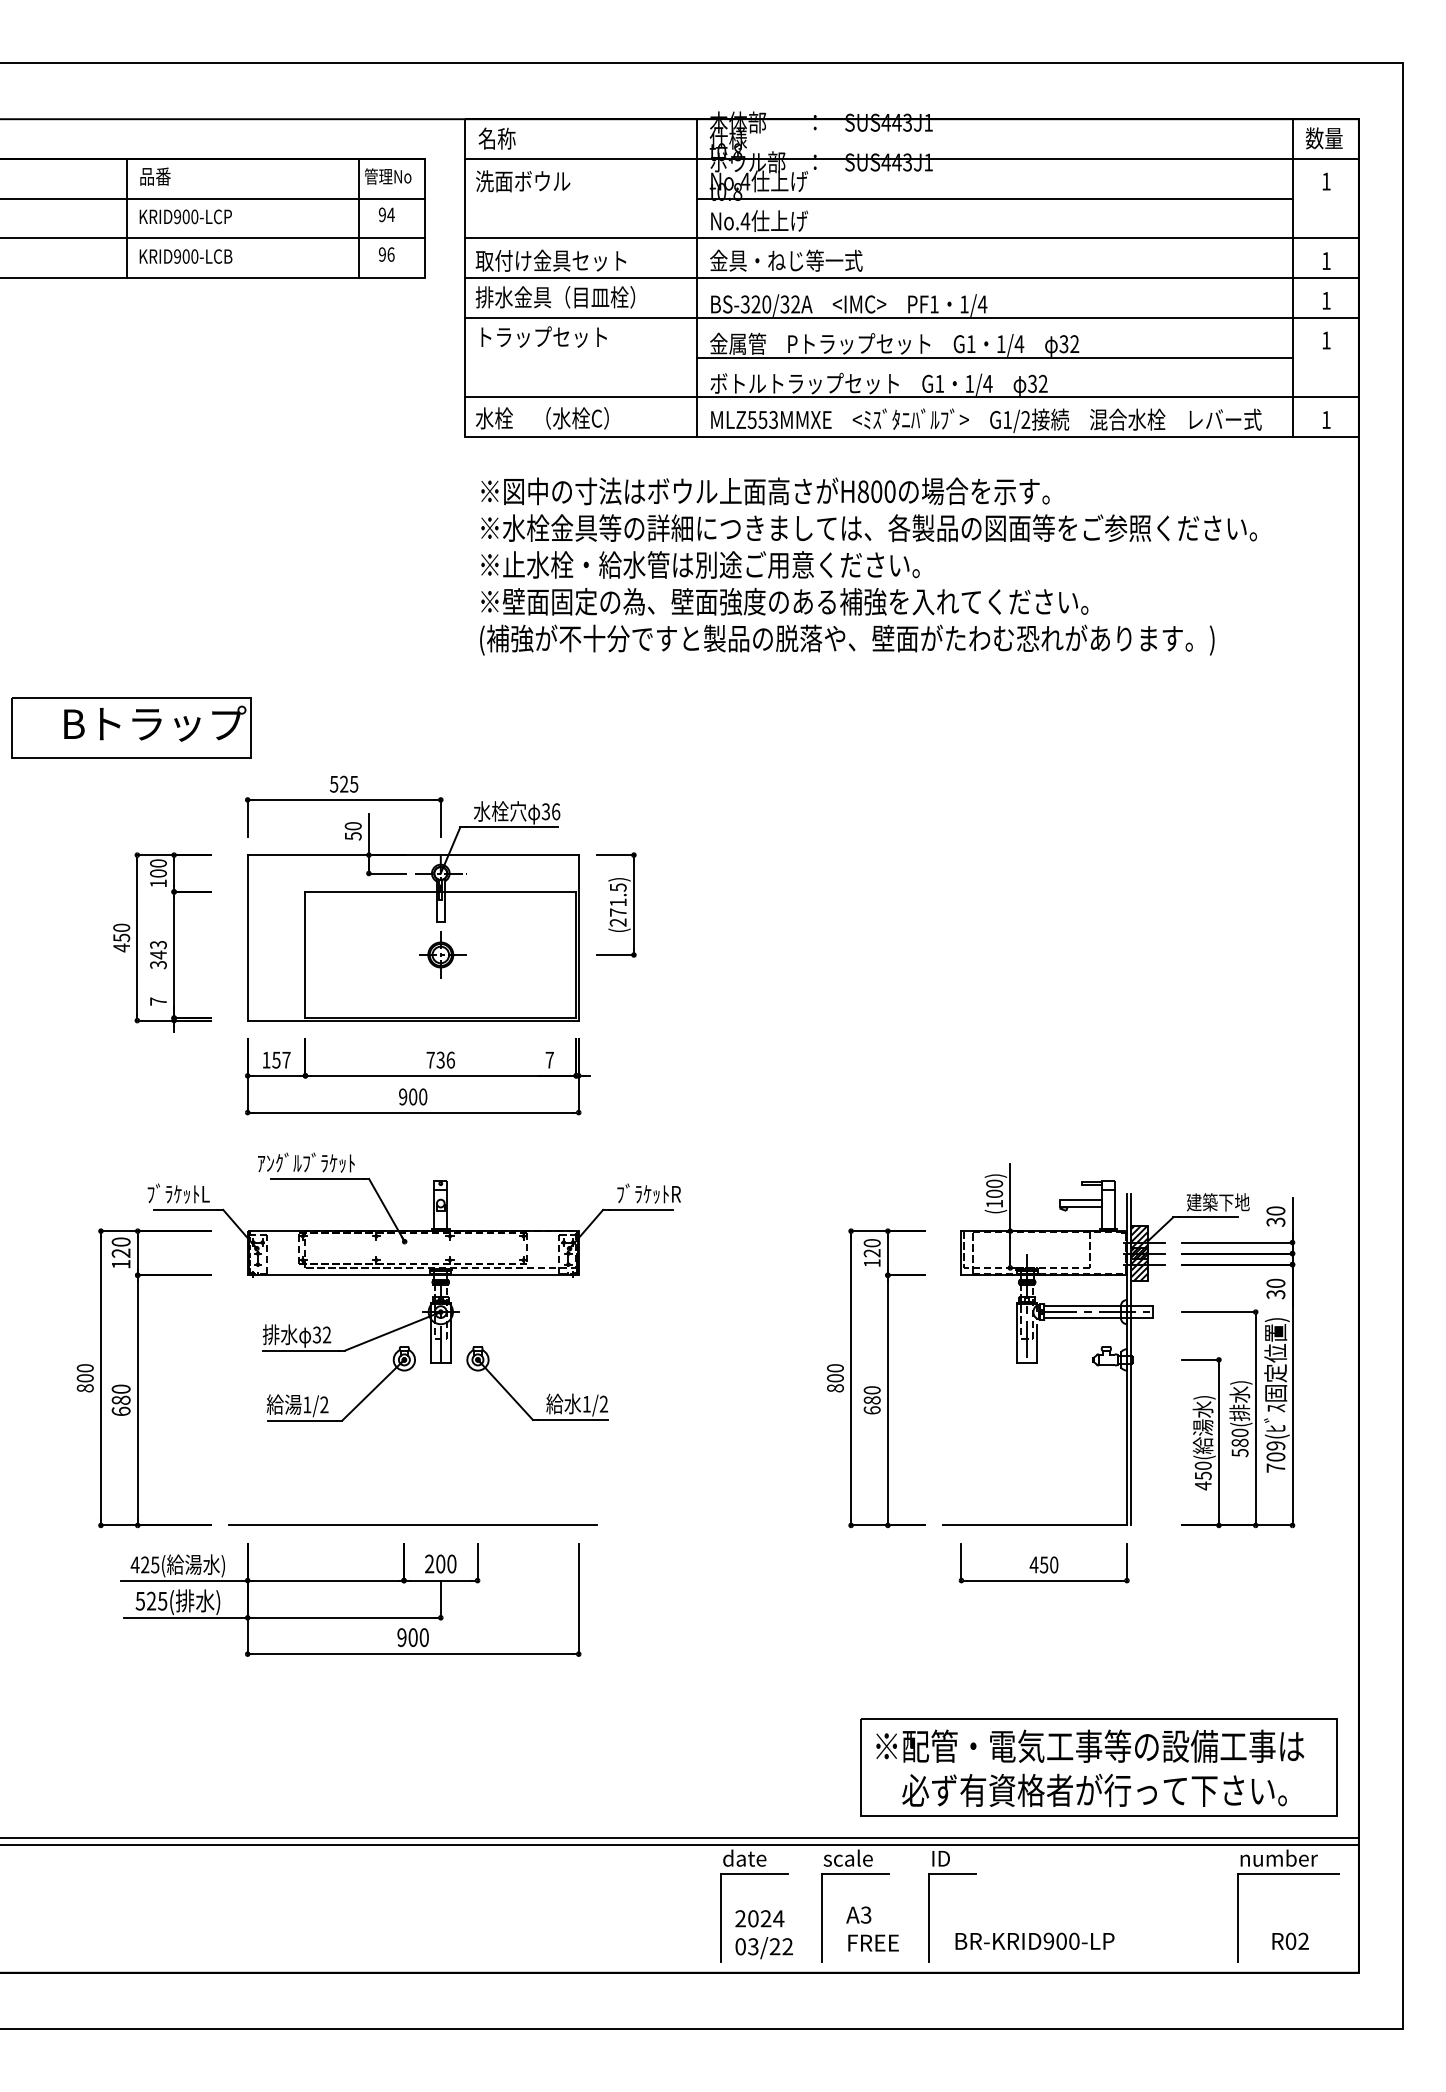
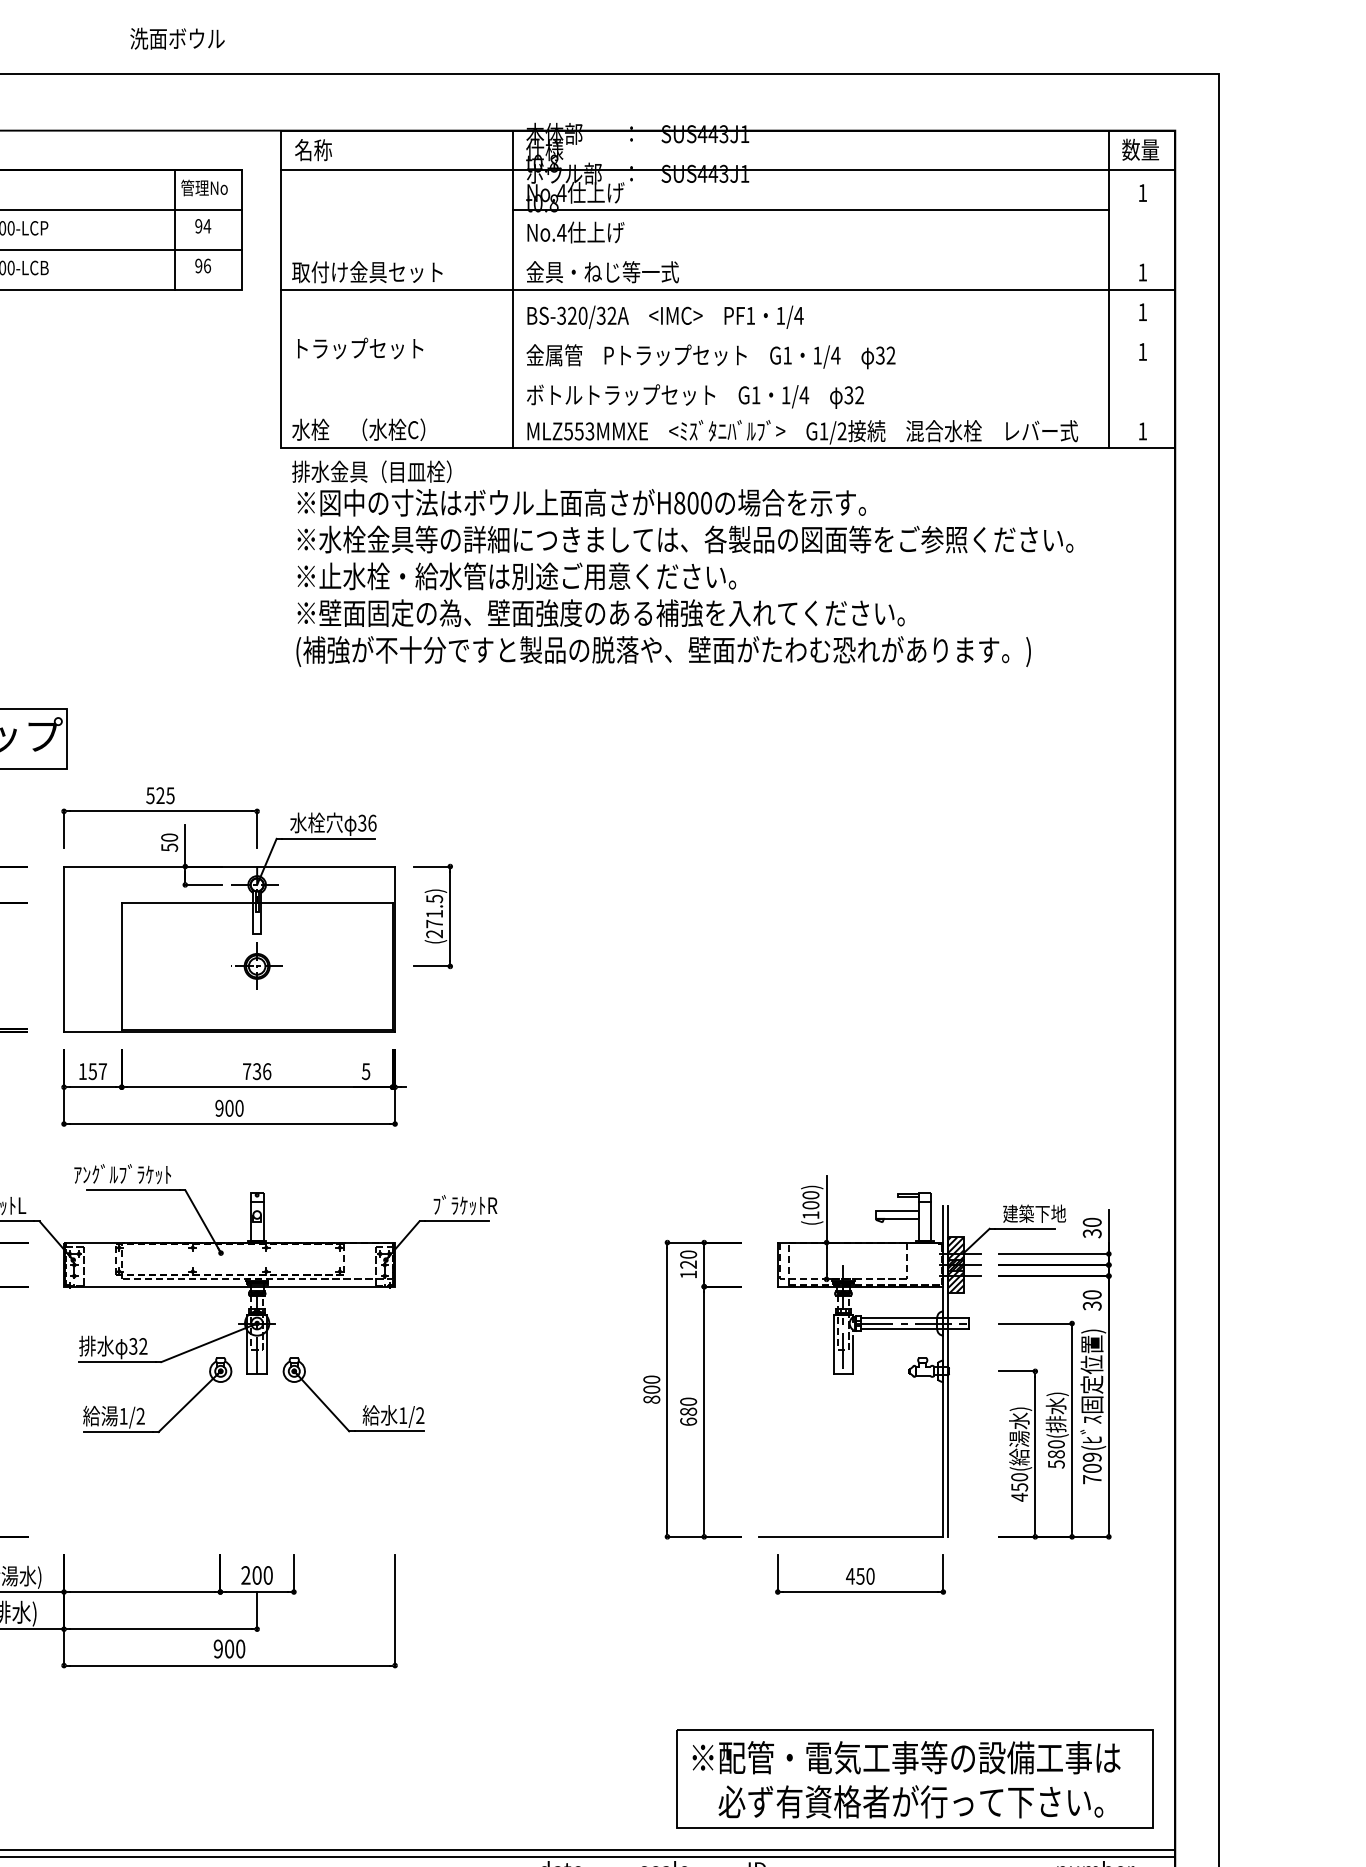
text: (523, 181) -> (177, 38), moved
line: (911, 238) -> (727, 249), removed
text: (555, 297) -> (371, 471), moved
line: (911, 317) -> (727, 328), removed
line: (994, 357) -> (810, 368), removed
line: (911, 397) -> (727, 408), removed
text: (549, 1060) -> (365, 1071), 7 -> 5
line: (413, 1525) -> (229, 1536), removed

